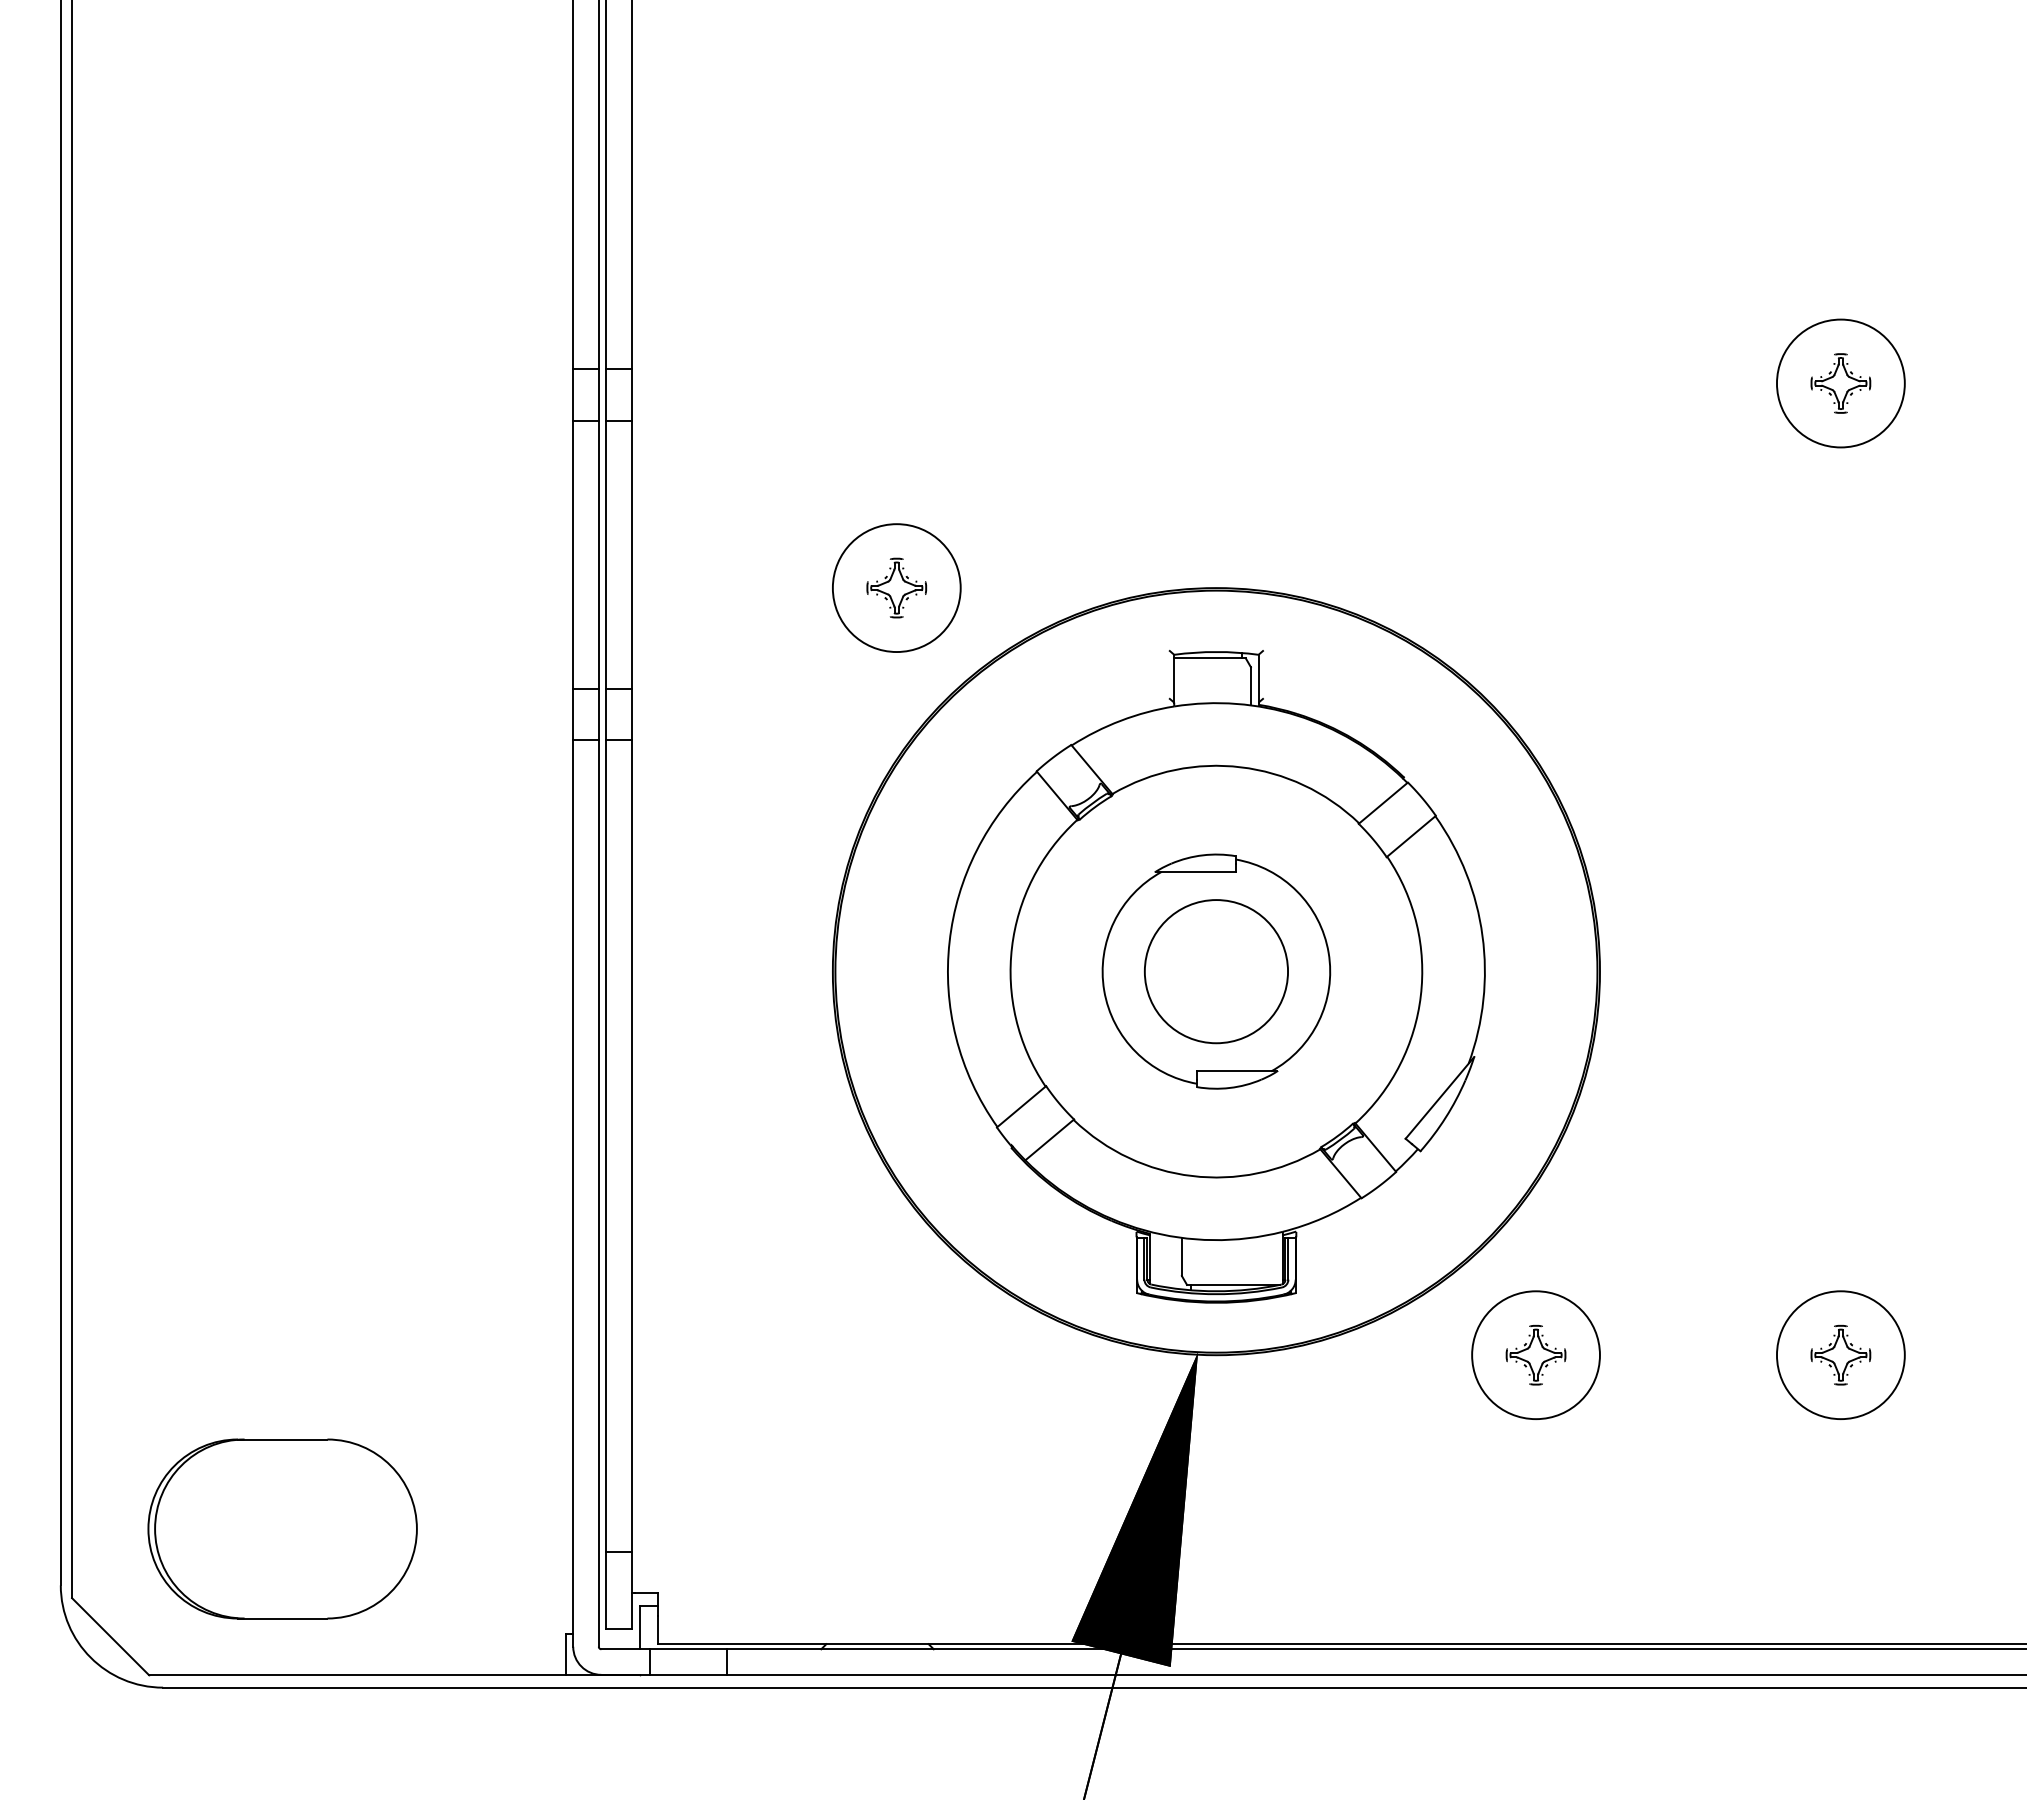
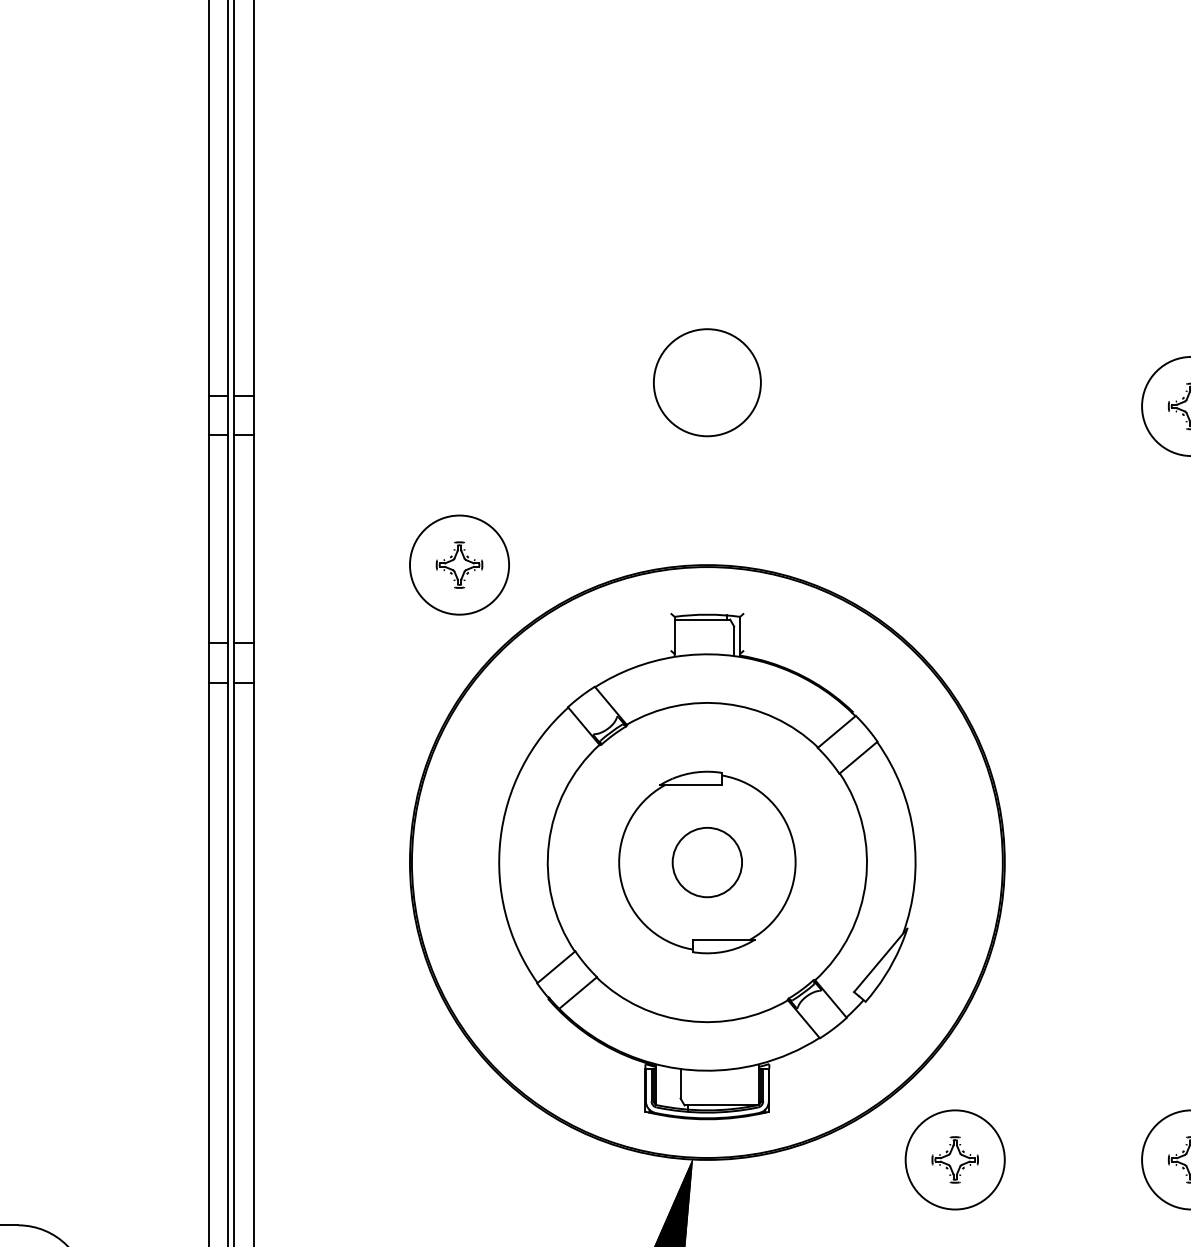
circle: (1216, 352) -> (707, 382), added
circle: (1216, 971) -> (707, 862), size x0.62

